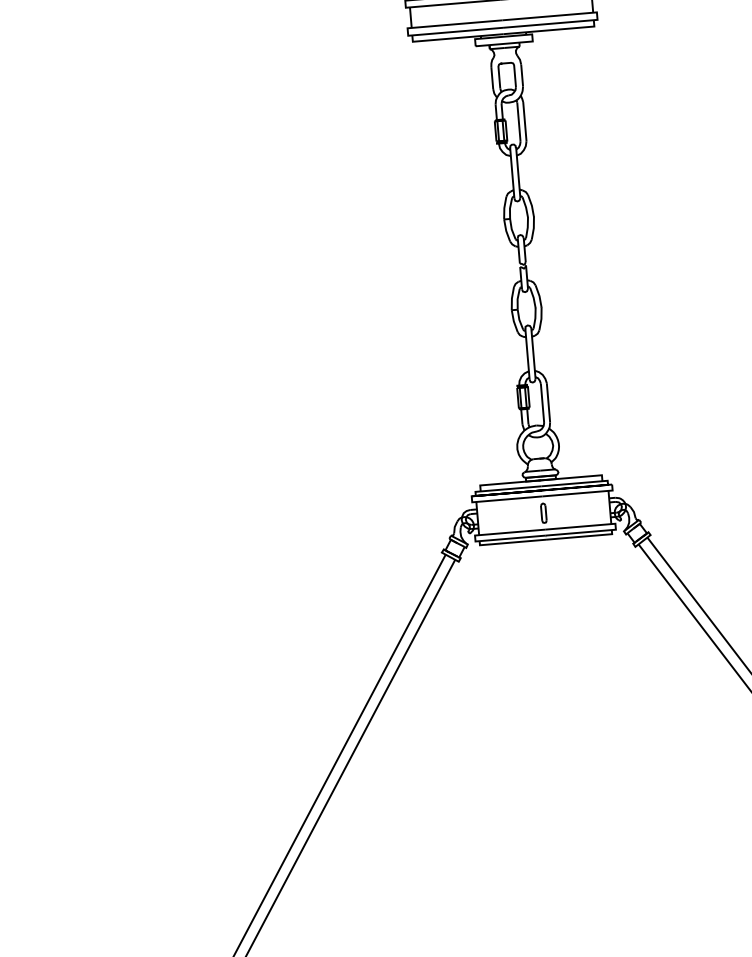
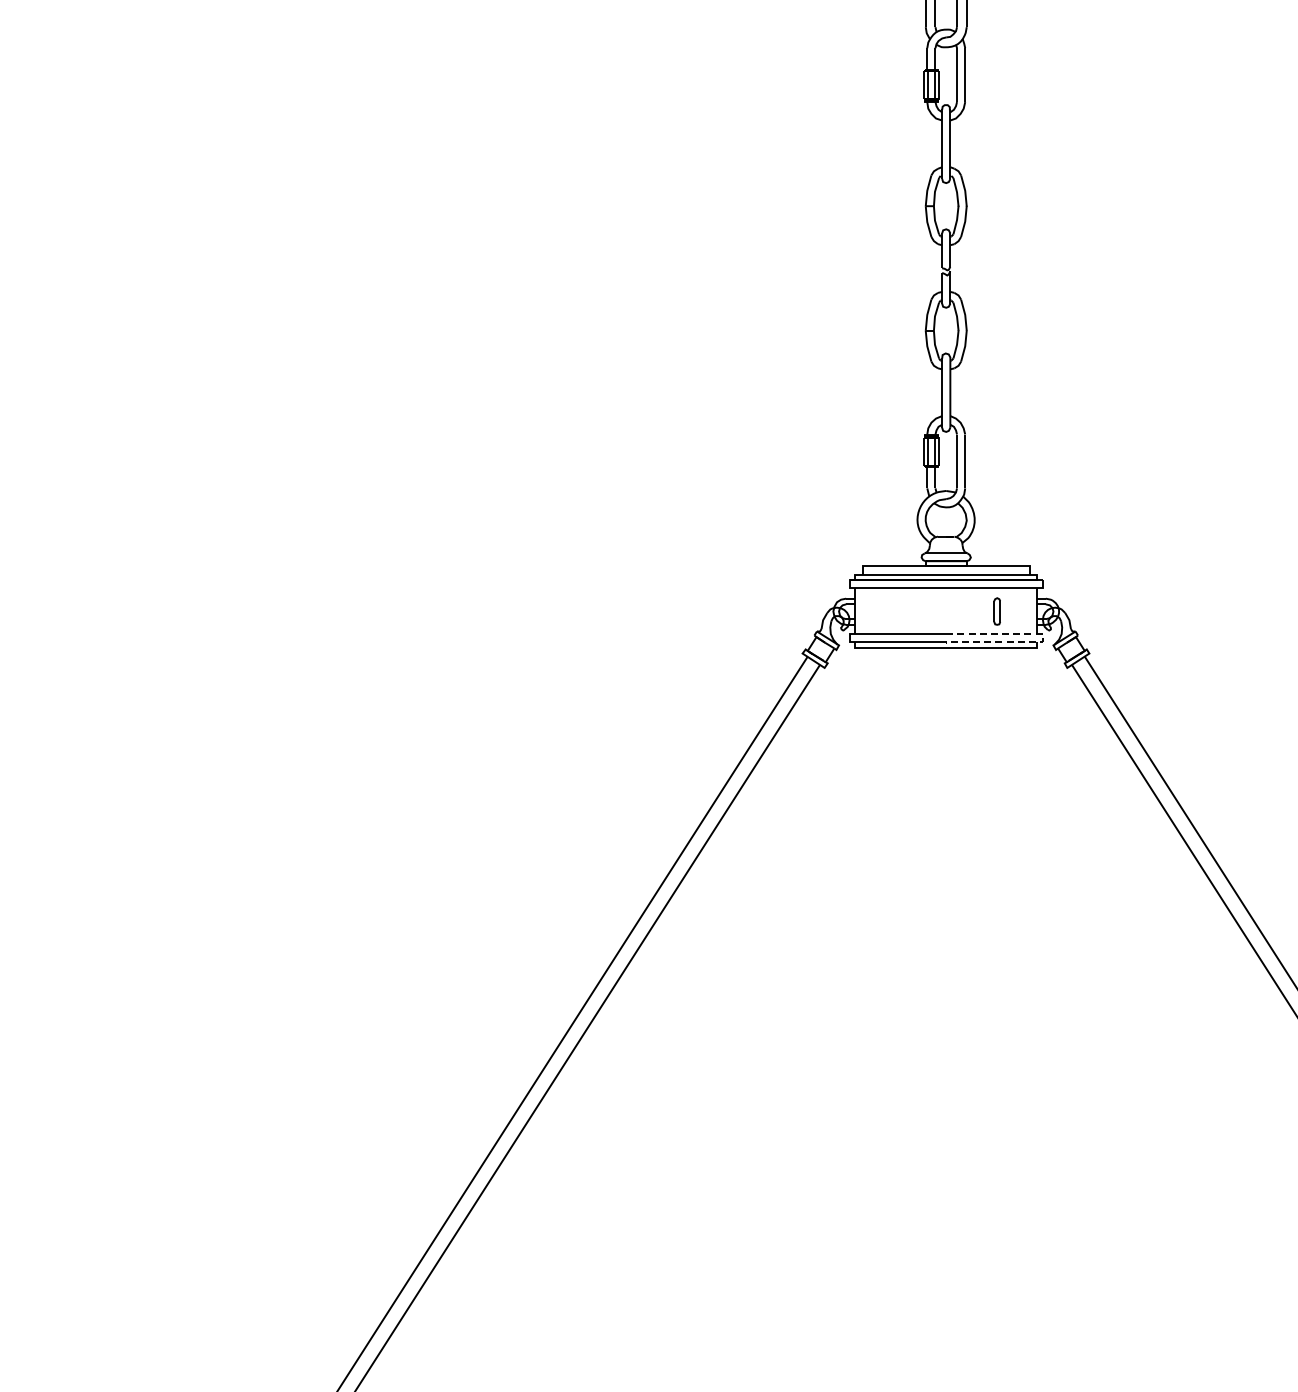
part: (543, 513) -> (996, 611), moved
line: (615, 526) -> (1042, 638), solid -> dashed

